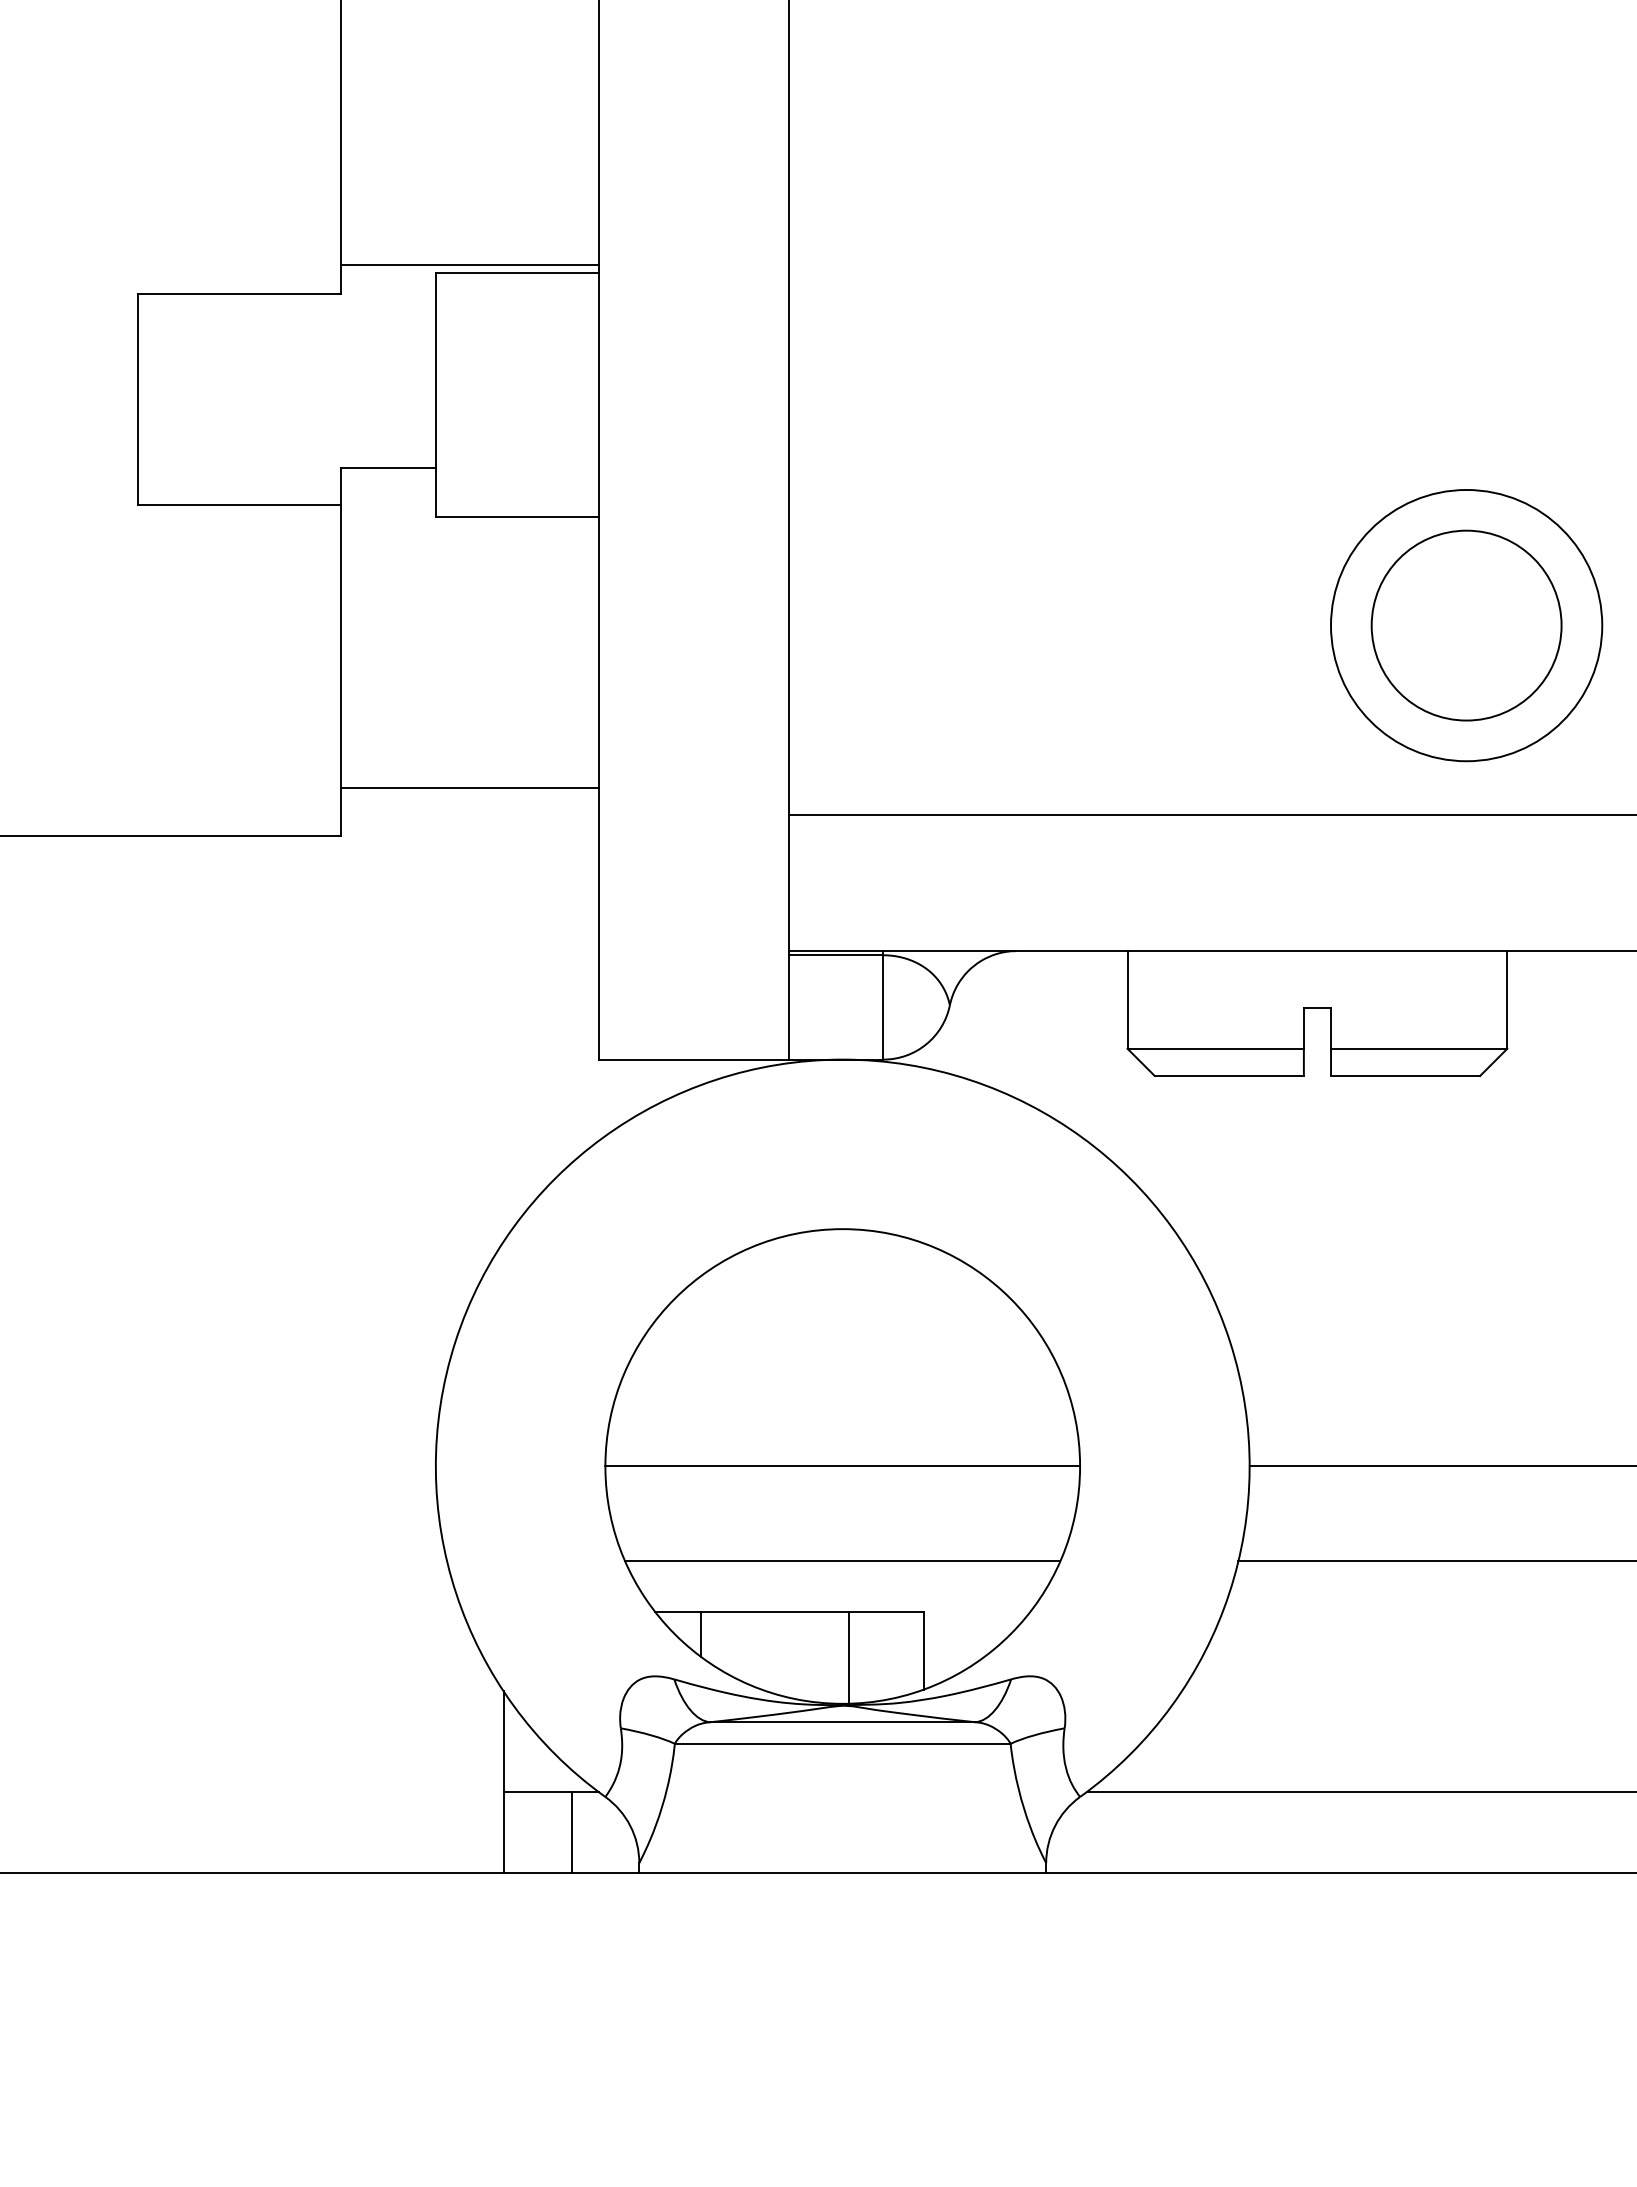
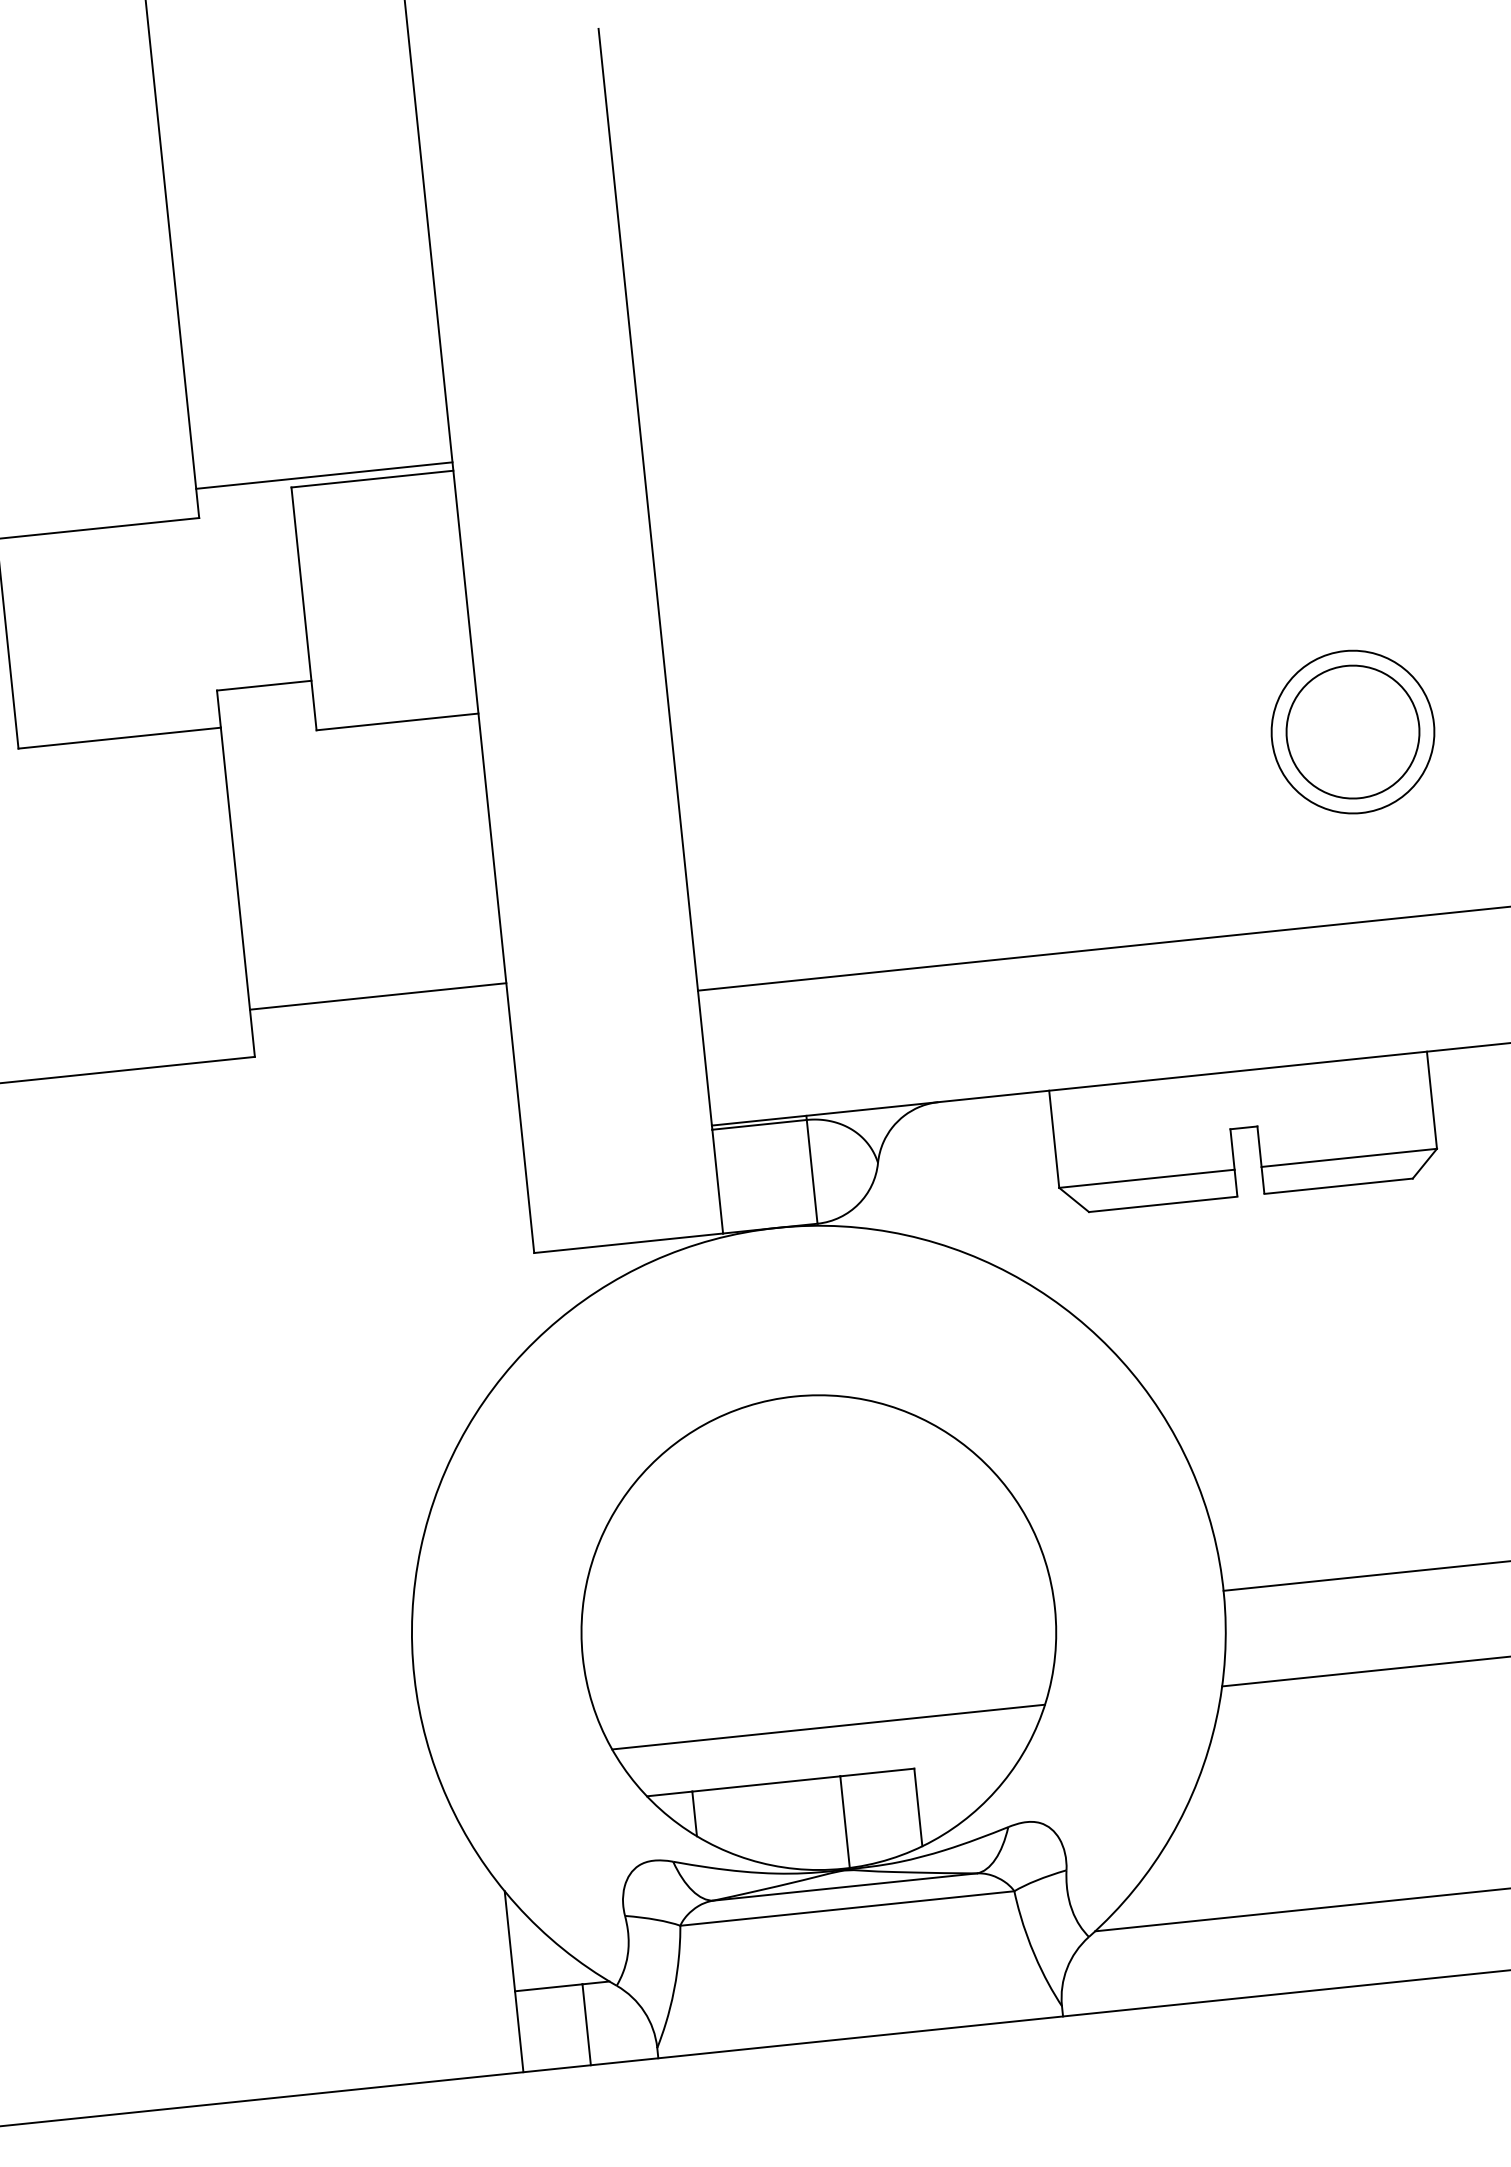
circle: (1466, 625) -> (1352, 731), size x0.6
circle: (1466, 625) -> (1352, 731), size x0.7
line: (842, 1466) -> (818, 1632), removed

